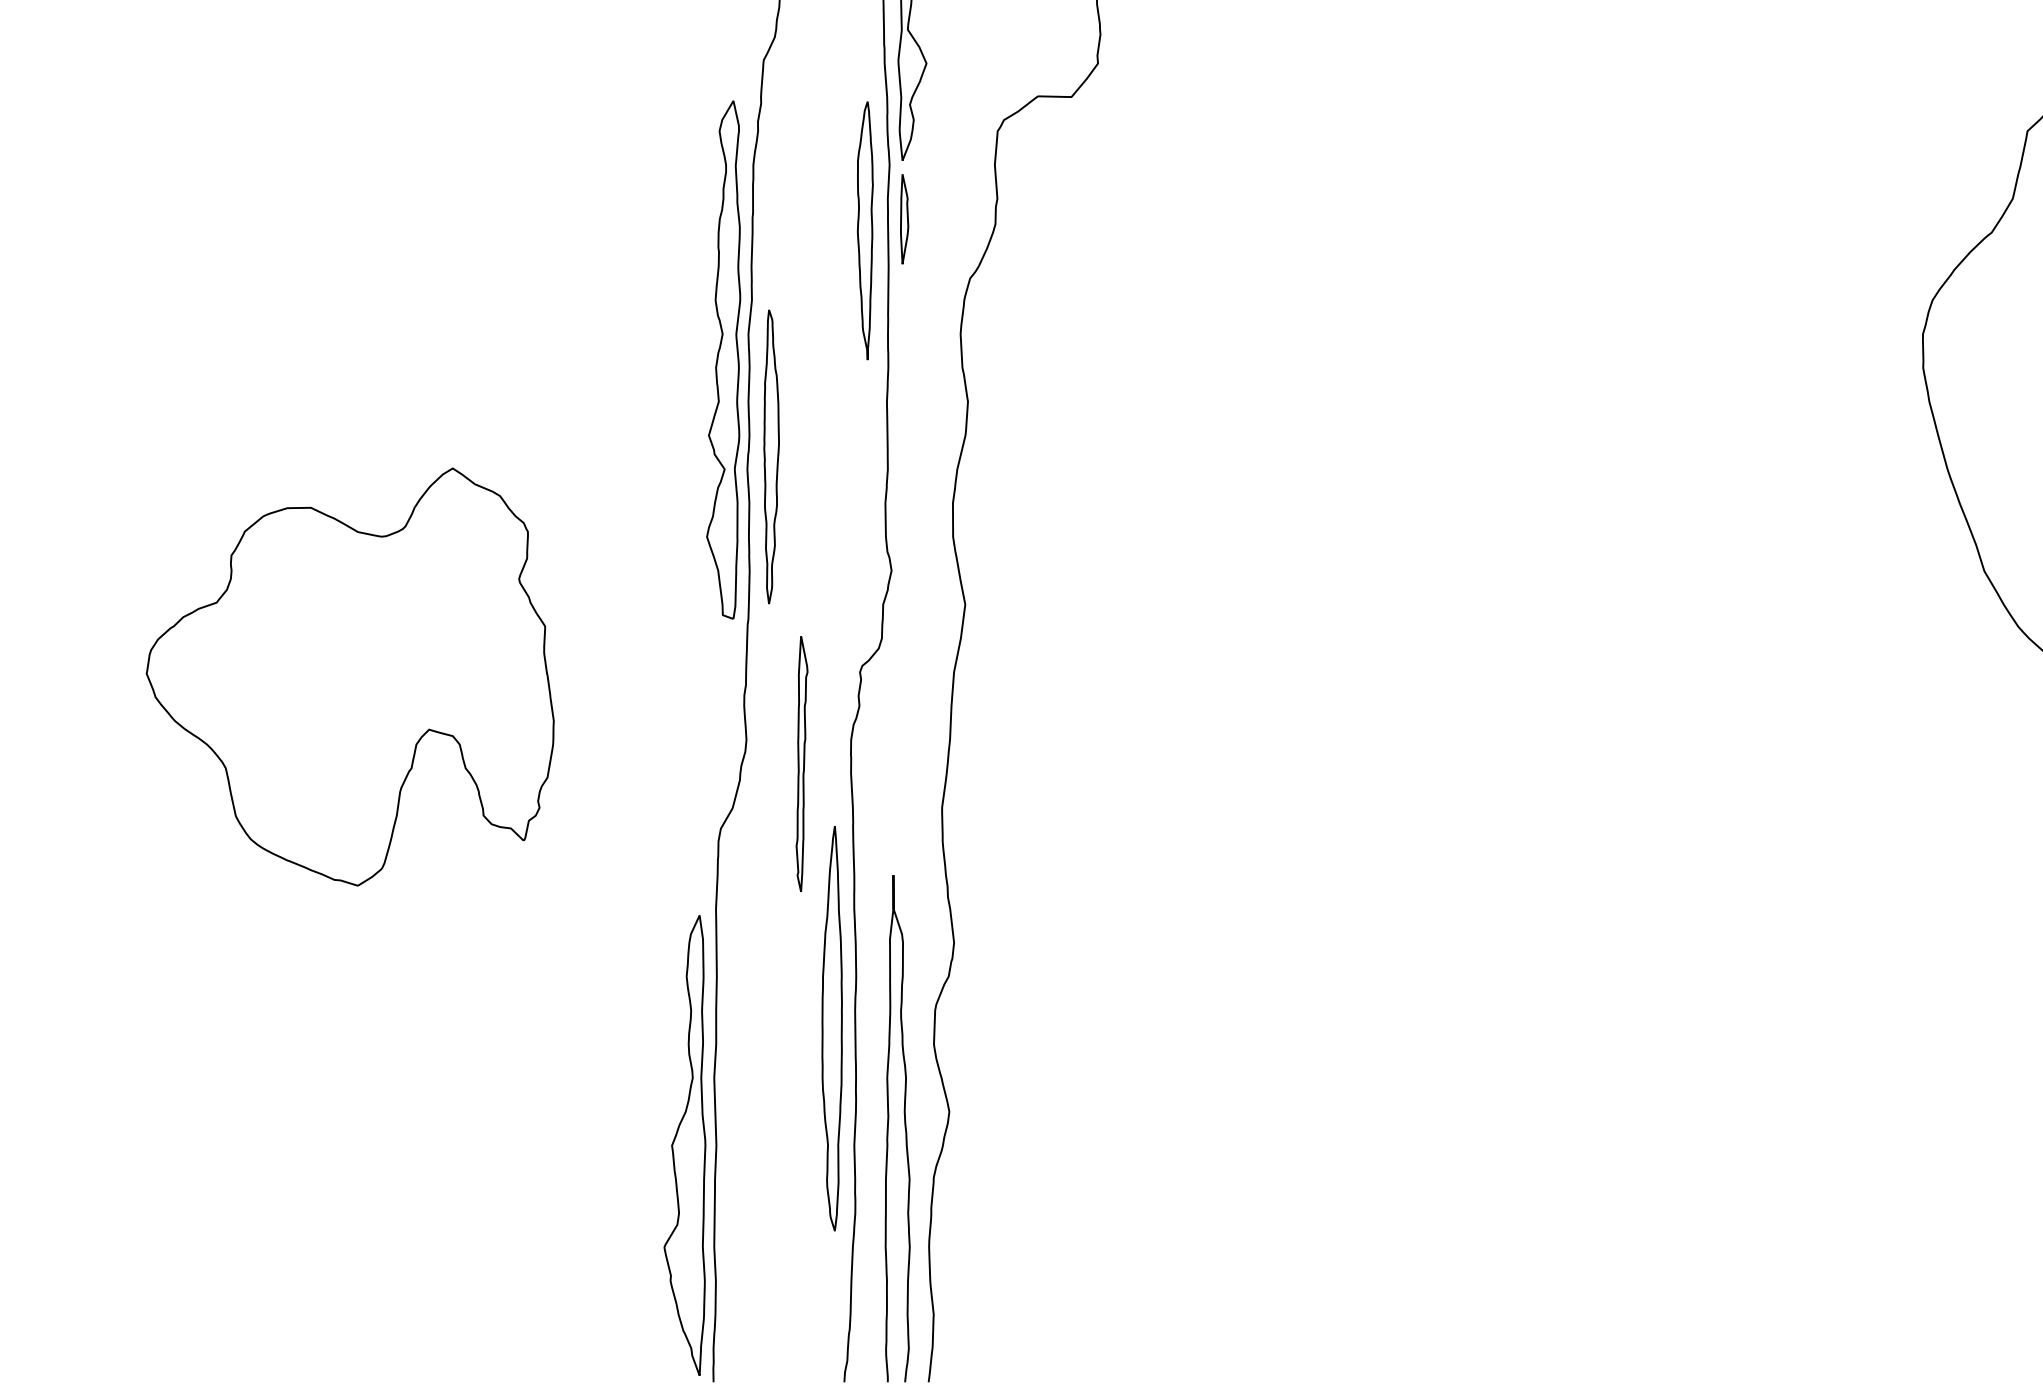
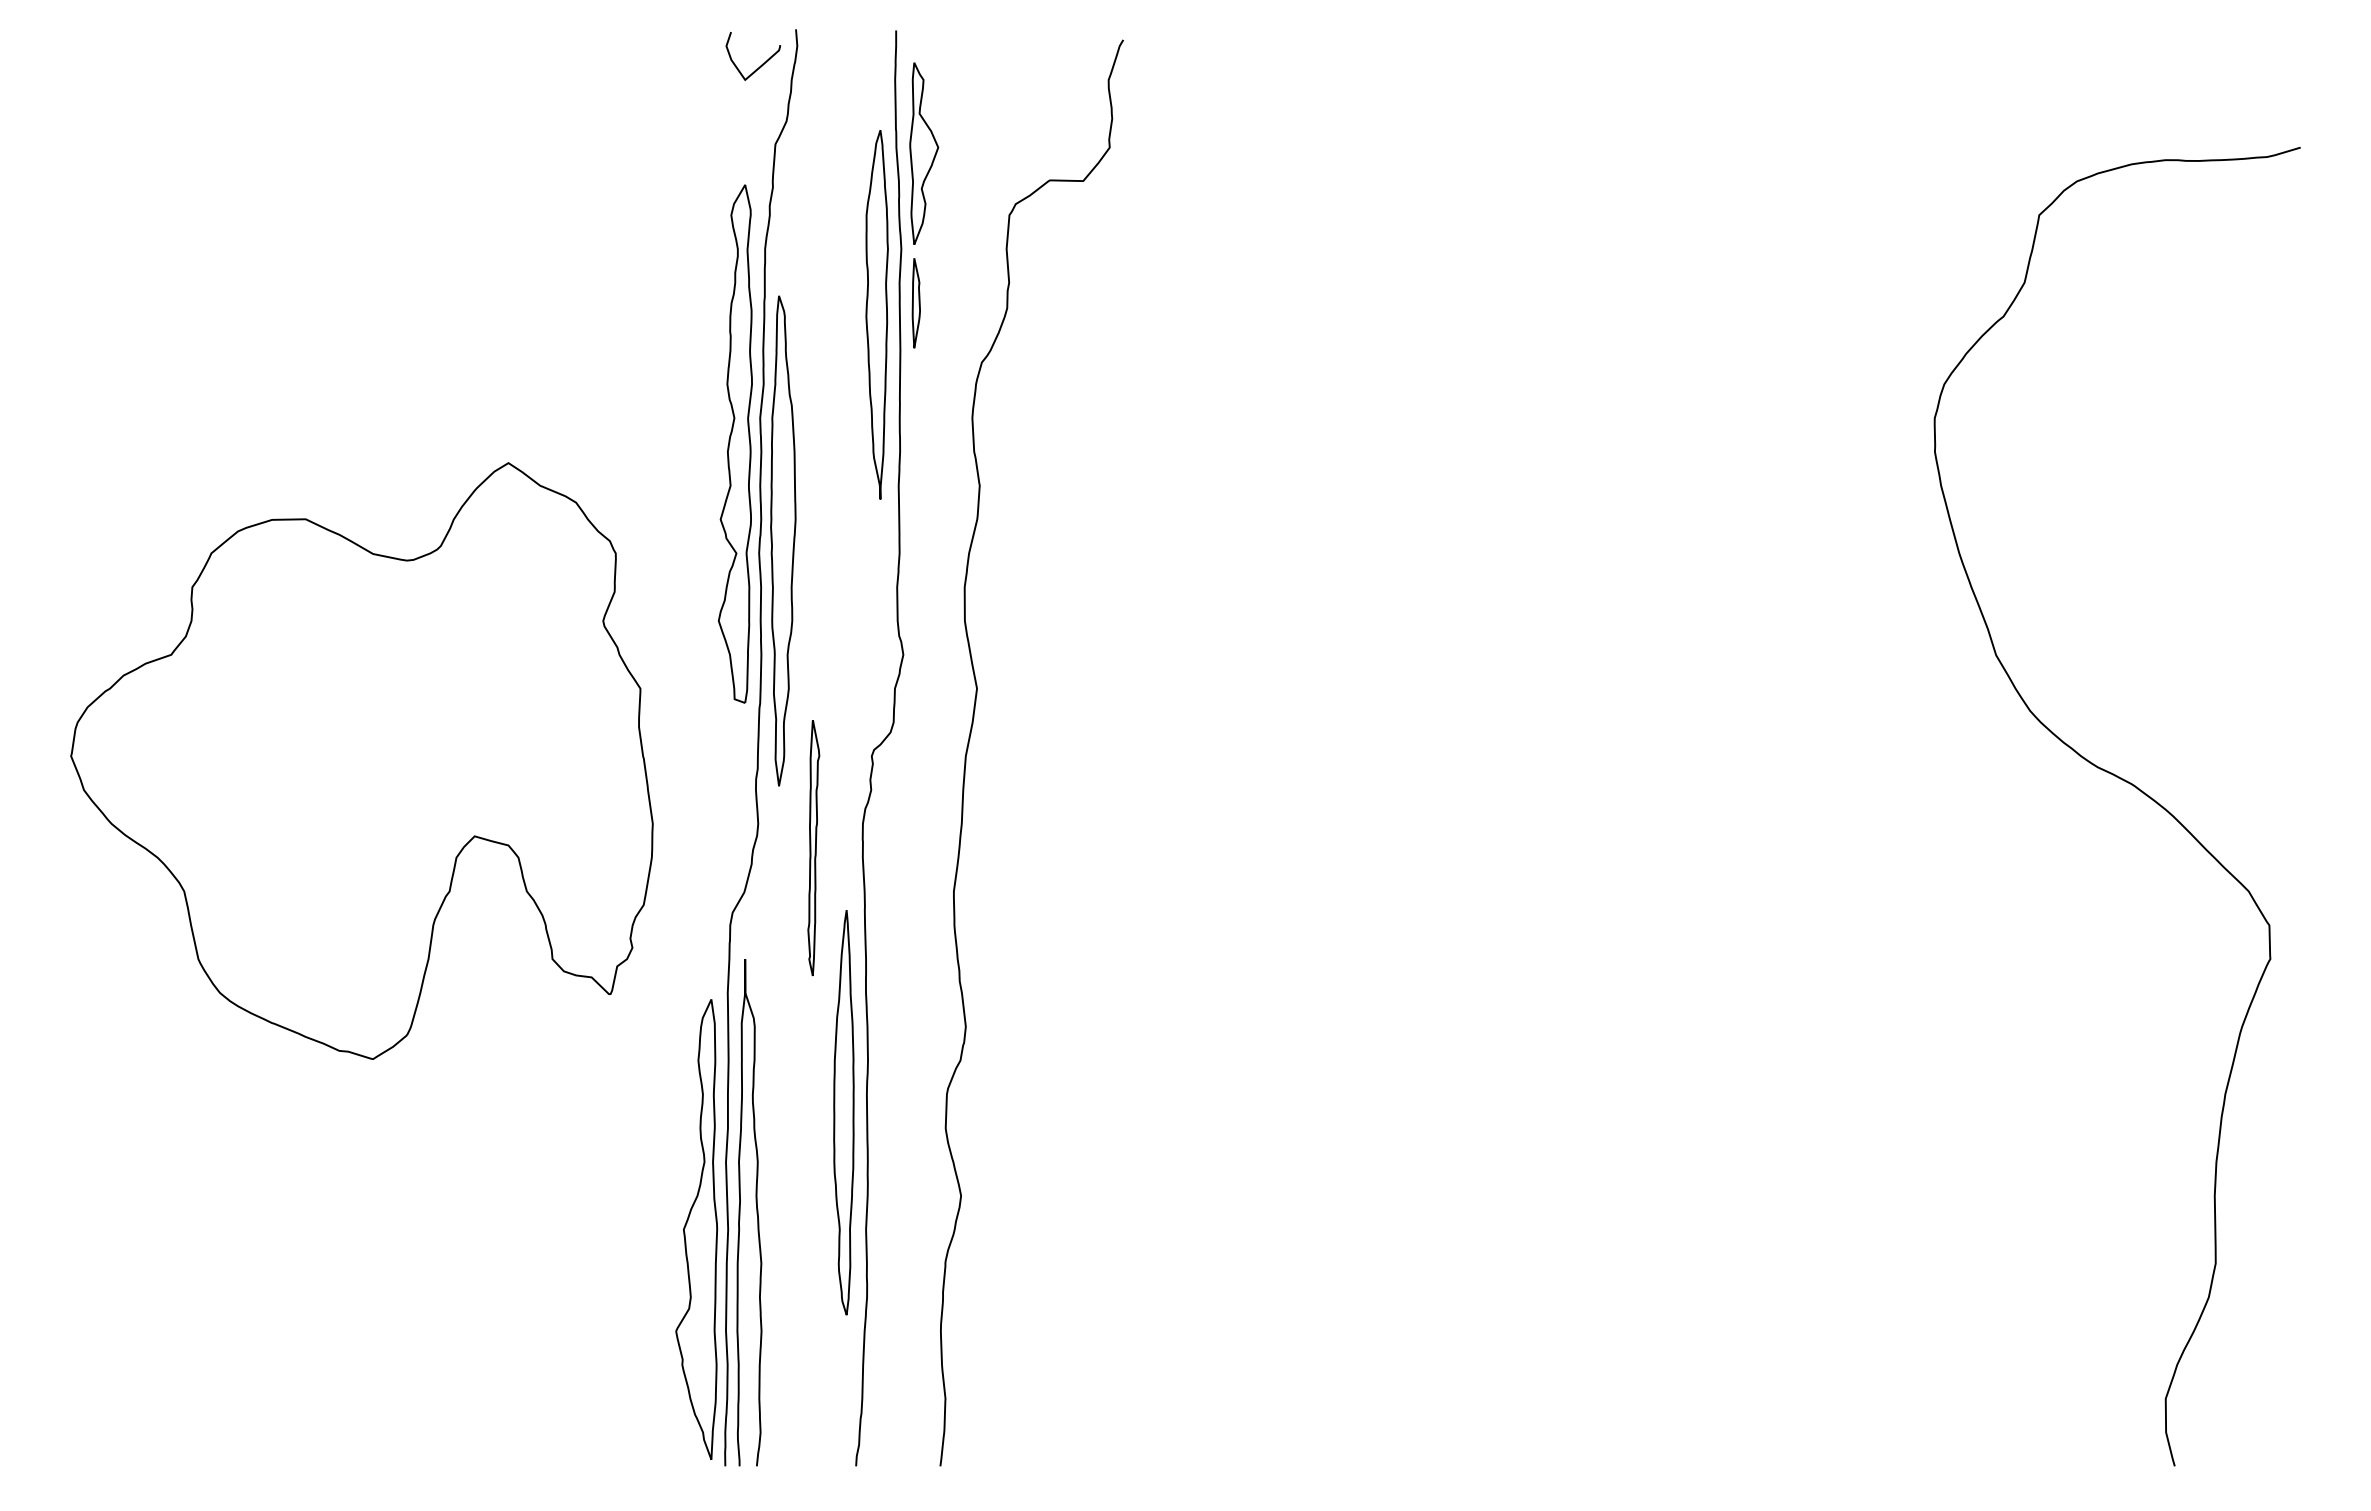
part: (864, 230) -> (876, 314), size x1.43
part: (771, 456) -> (783, 540), size x1.67
part: (349, 676) -> (361, 760), size x1.43
curve: (904, 1128) -> (756, 1212), moved

